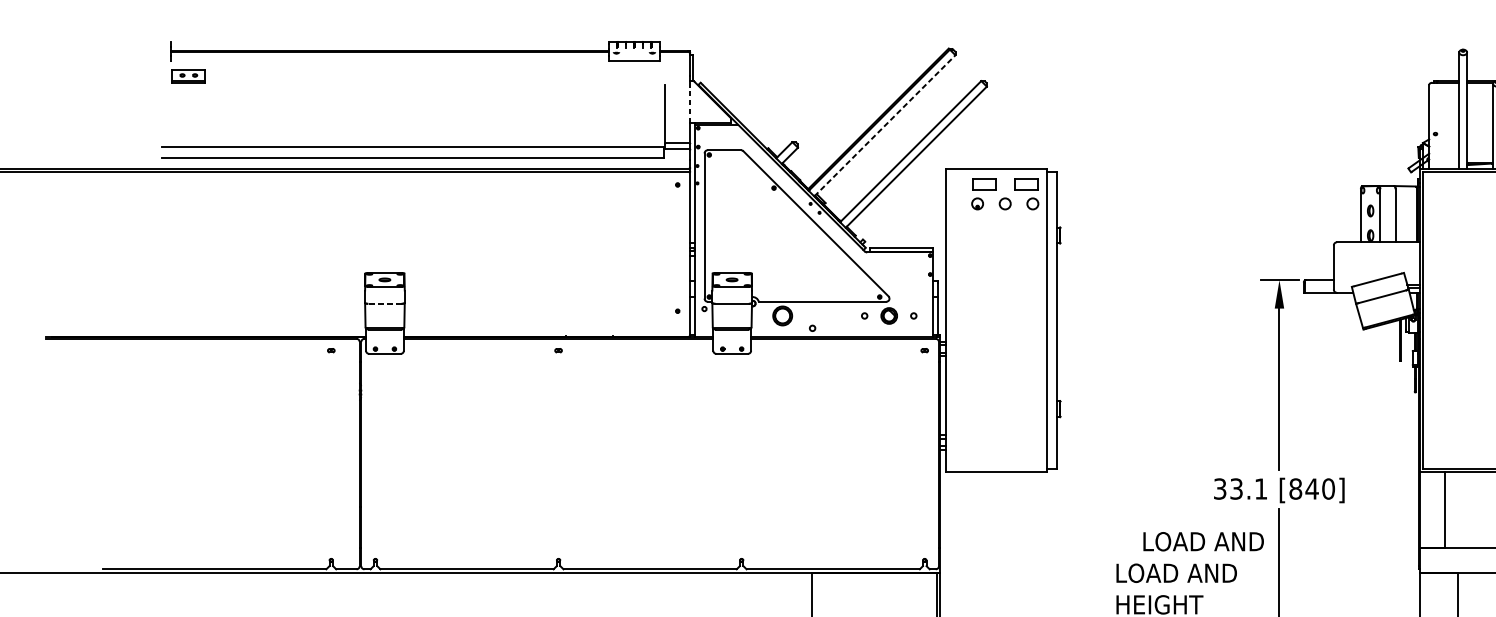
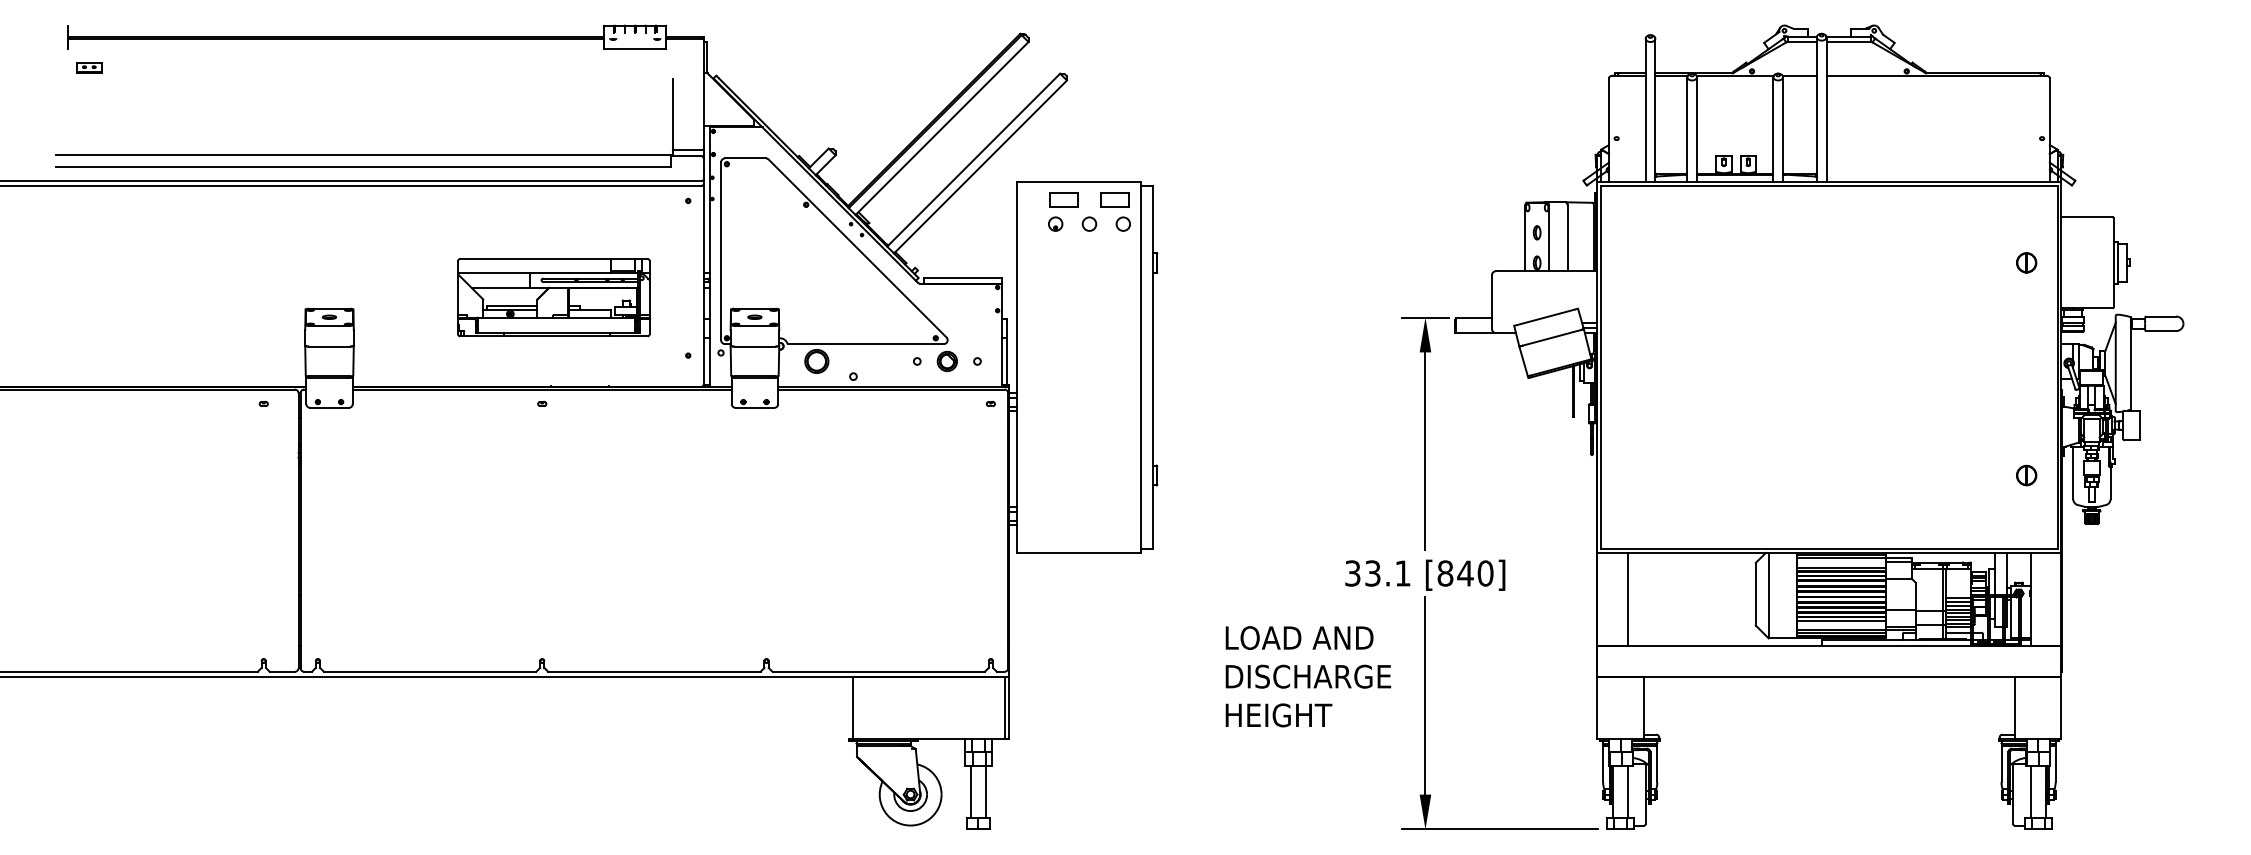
part: (189, 76) -> (89, 67), size x0.62
line: (690, 101) -> (703, 98), dashed -> solid
line: (885, 125) -> (942, 128), dashed -> solid
part: (567, 263) -> (553, 297), added
line: (384, 303) -> (329, 346), dashed -> solid
text: (1203, 541) -> (1299, 637), moved
text: (1184, 573) -> (1309, 676), LOAD AND -> DISCHARGE

